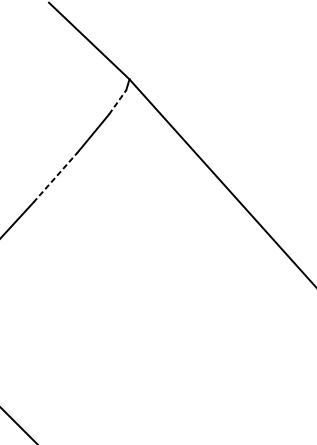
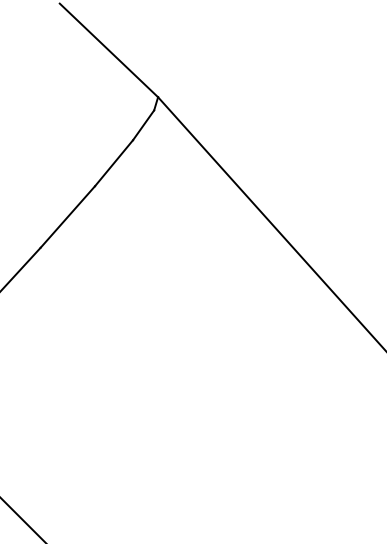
line: (117, 101) -> (143, 124), dashed -> solid
line: (56, 177) -> (68, 216), dashed -> solid

